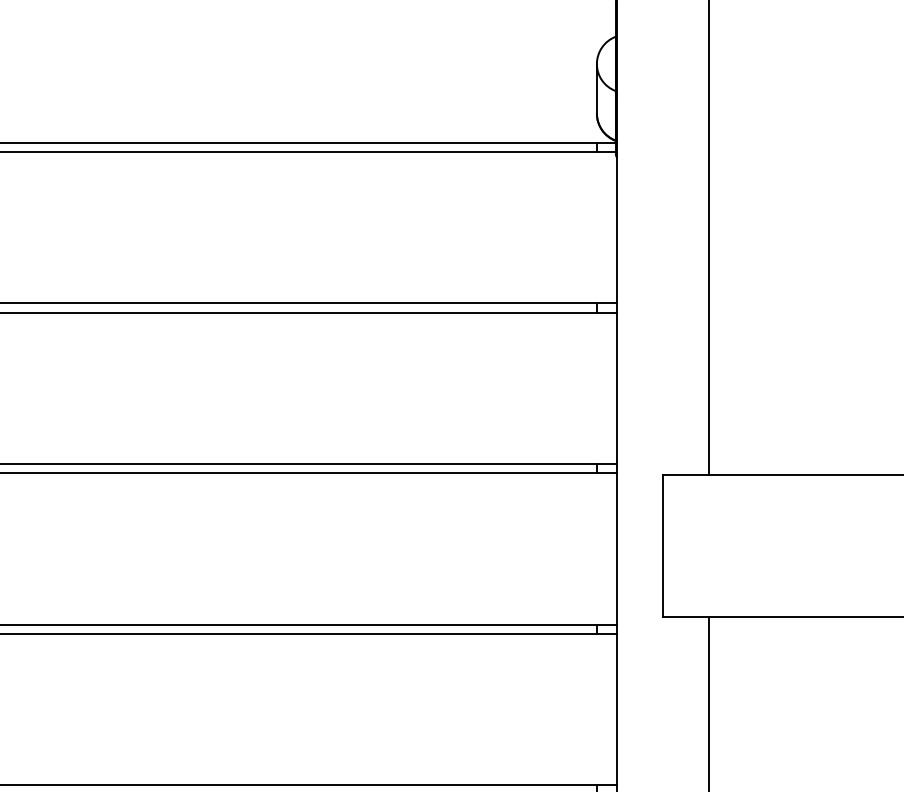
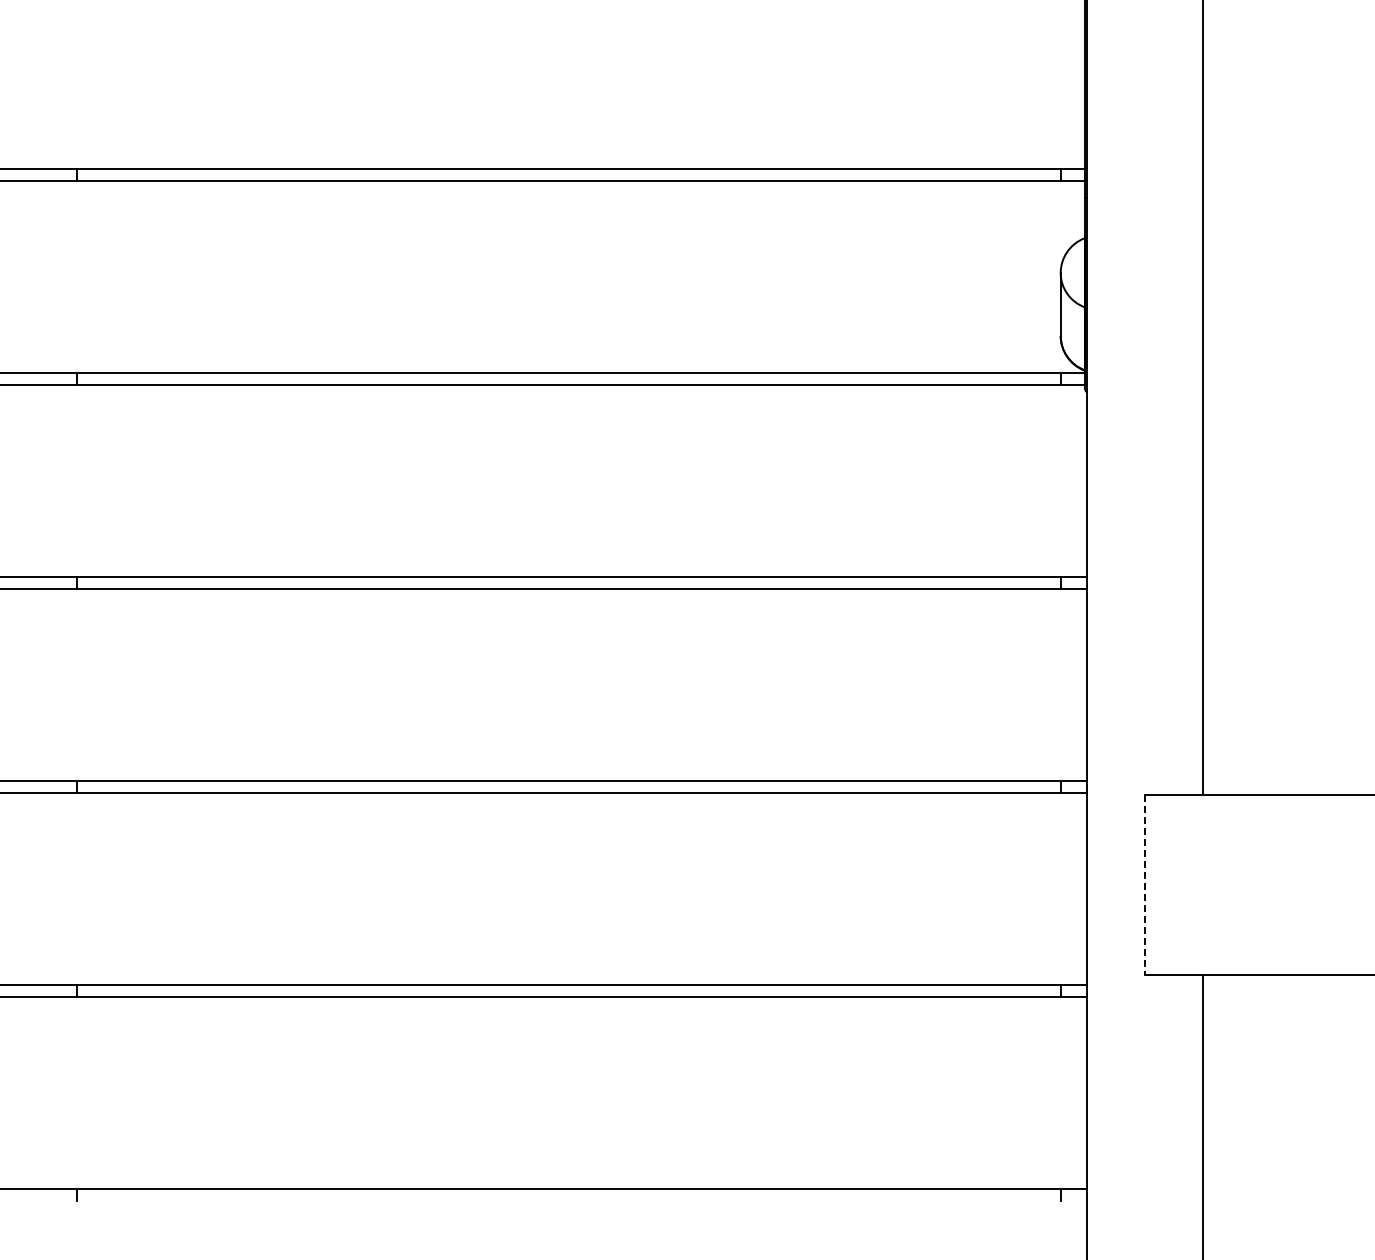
line: (662, 546) -> (1144, 885), solid -> dashed

